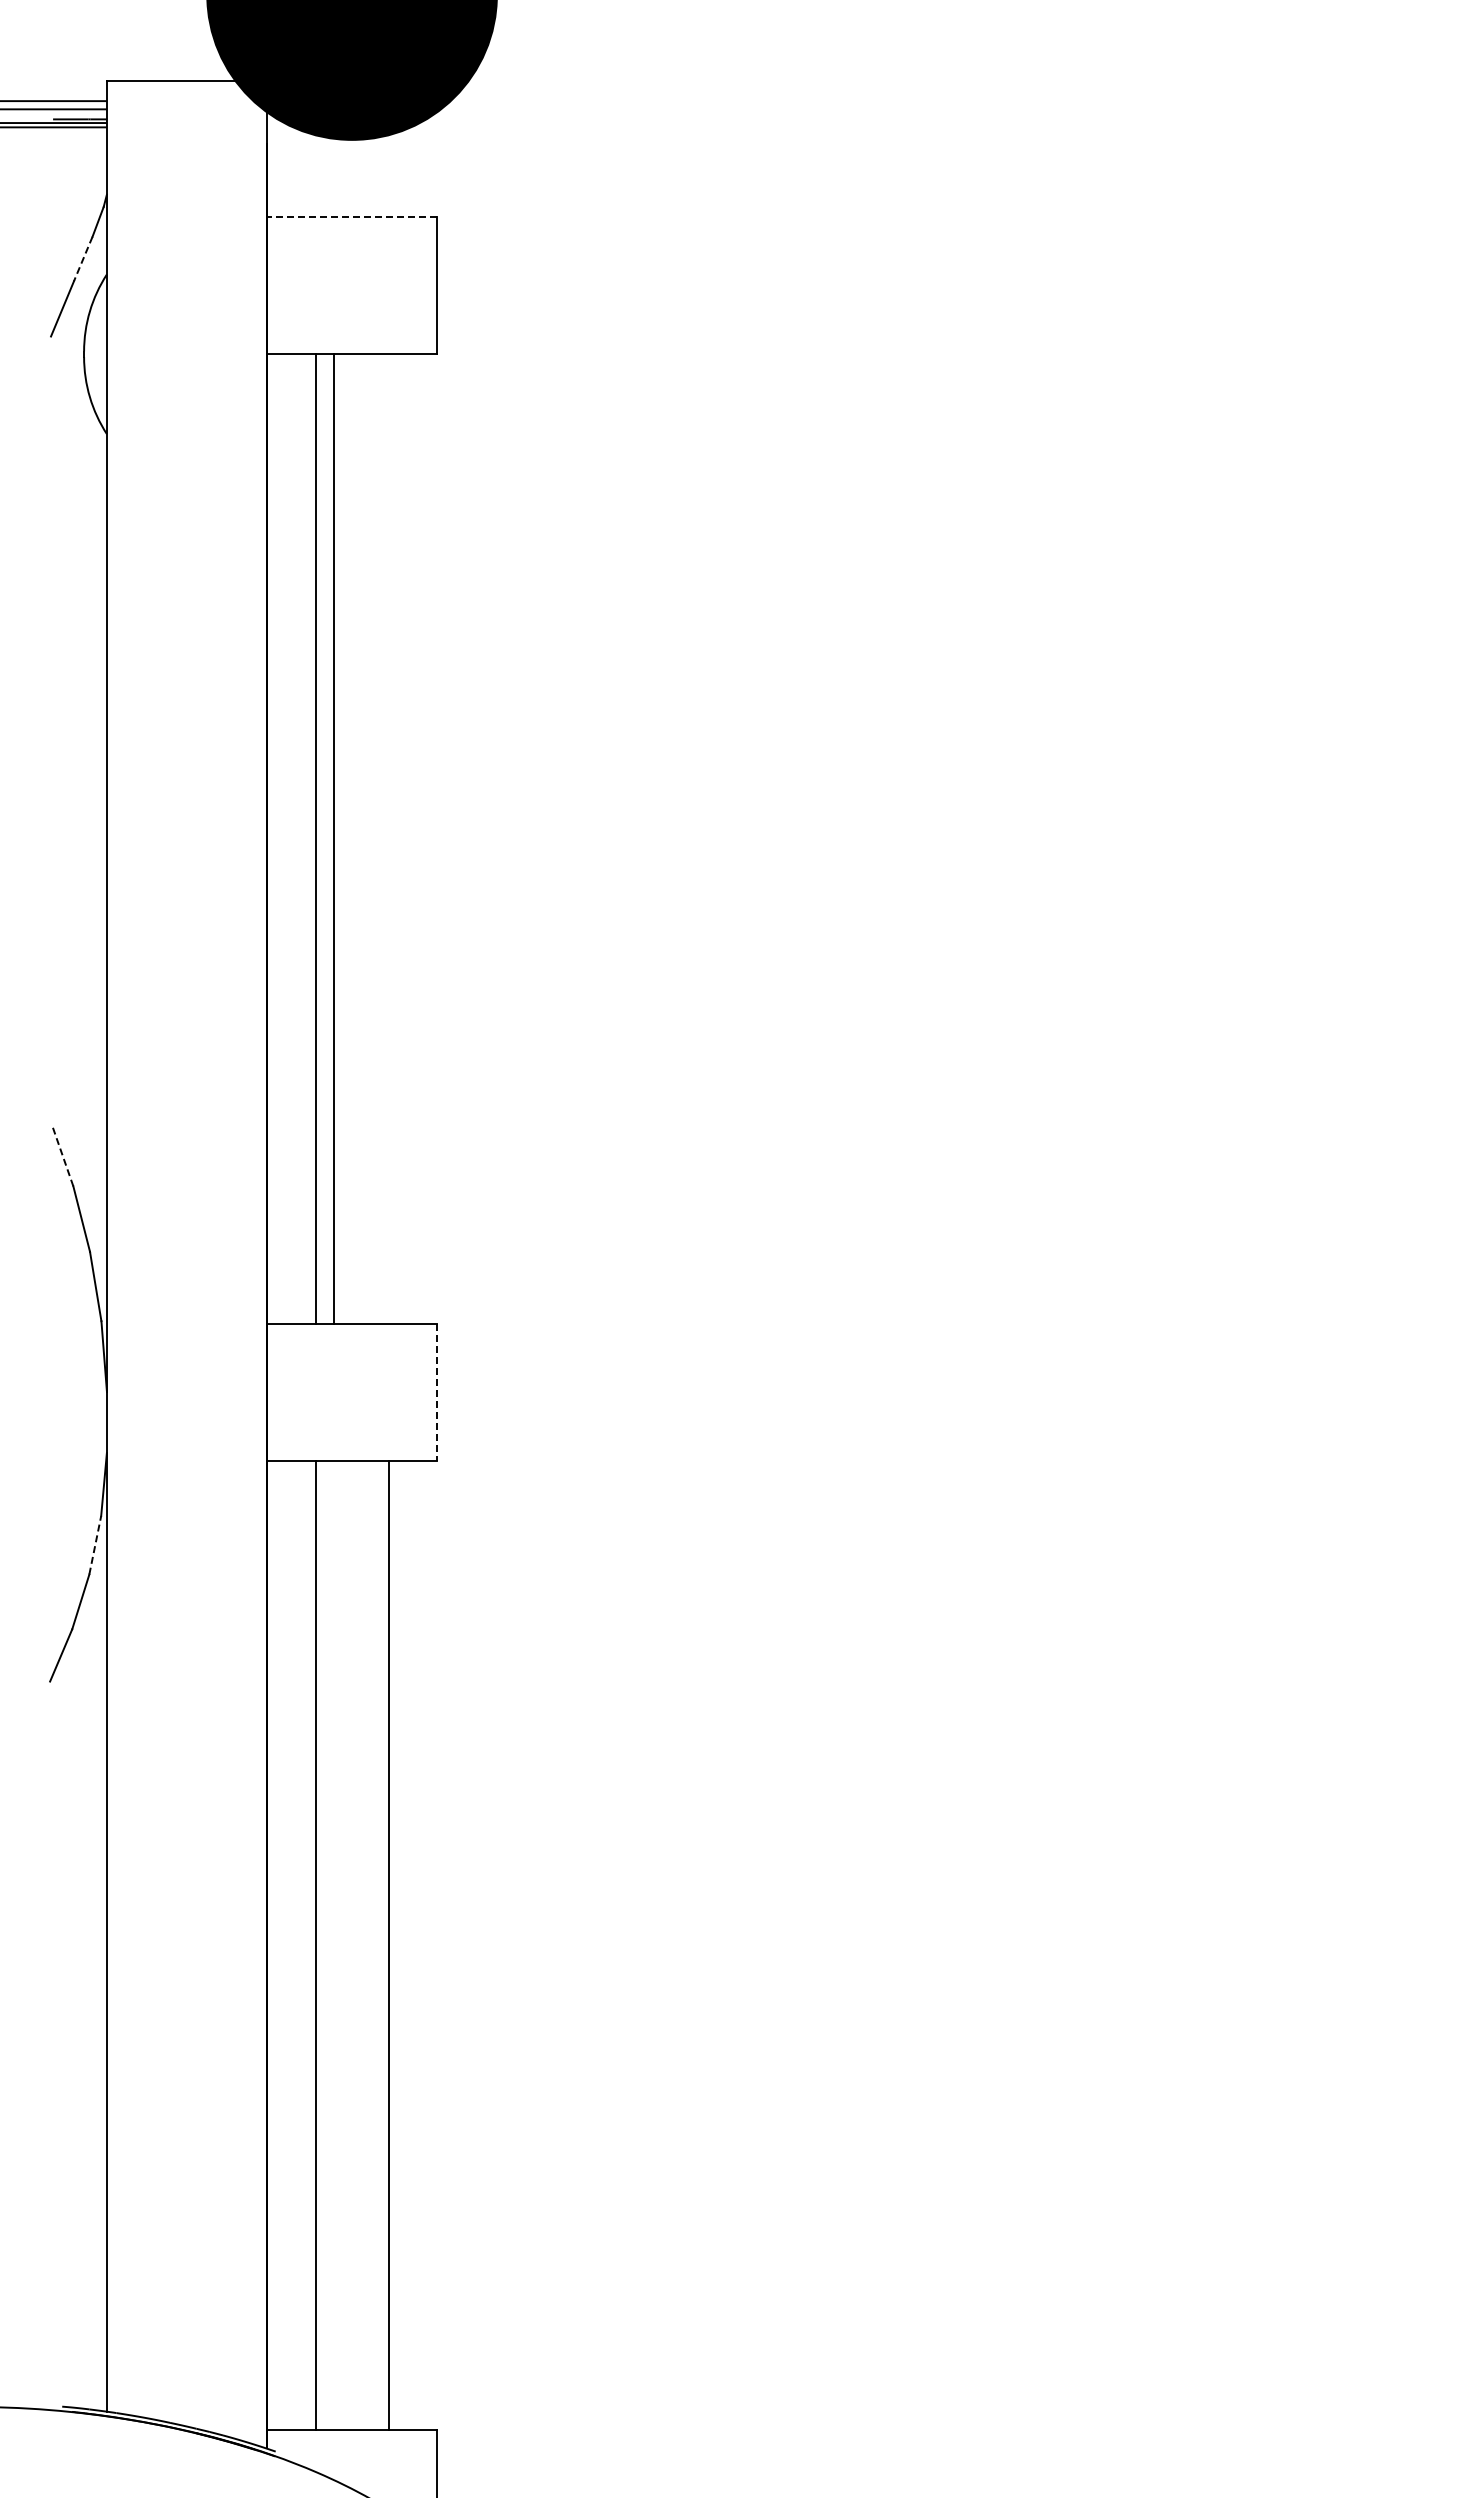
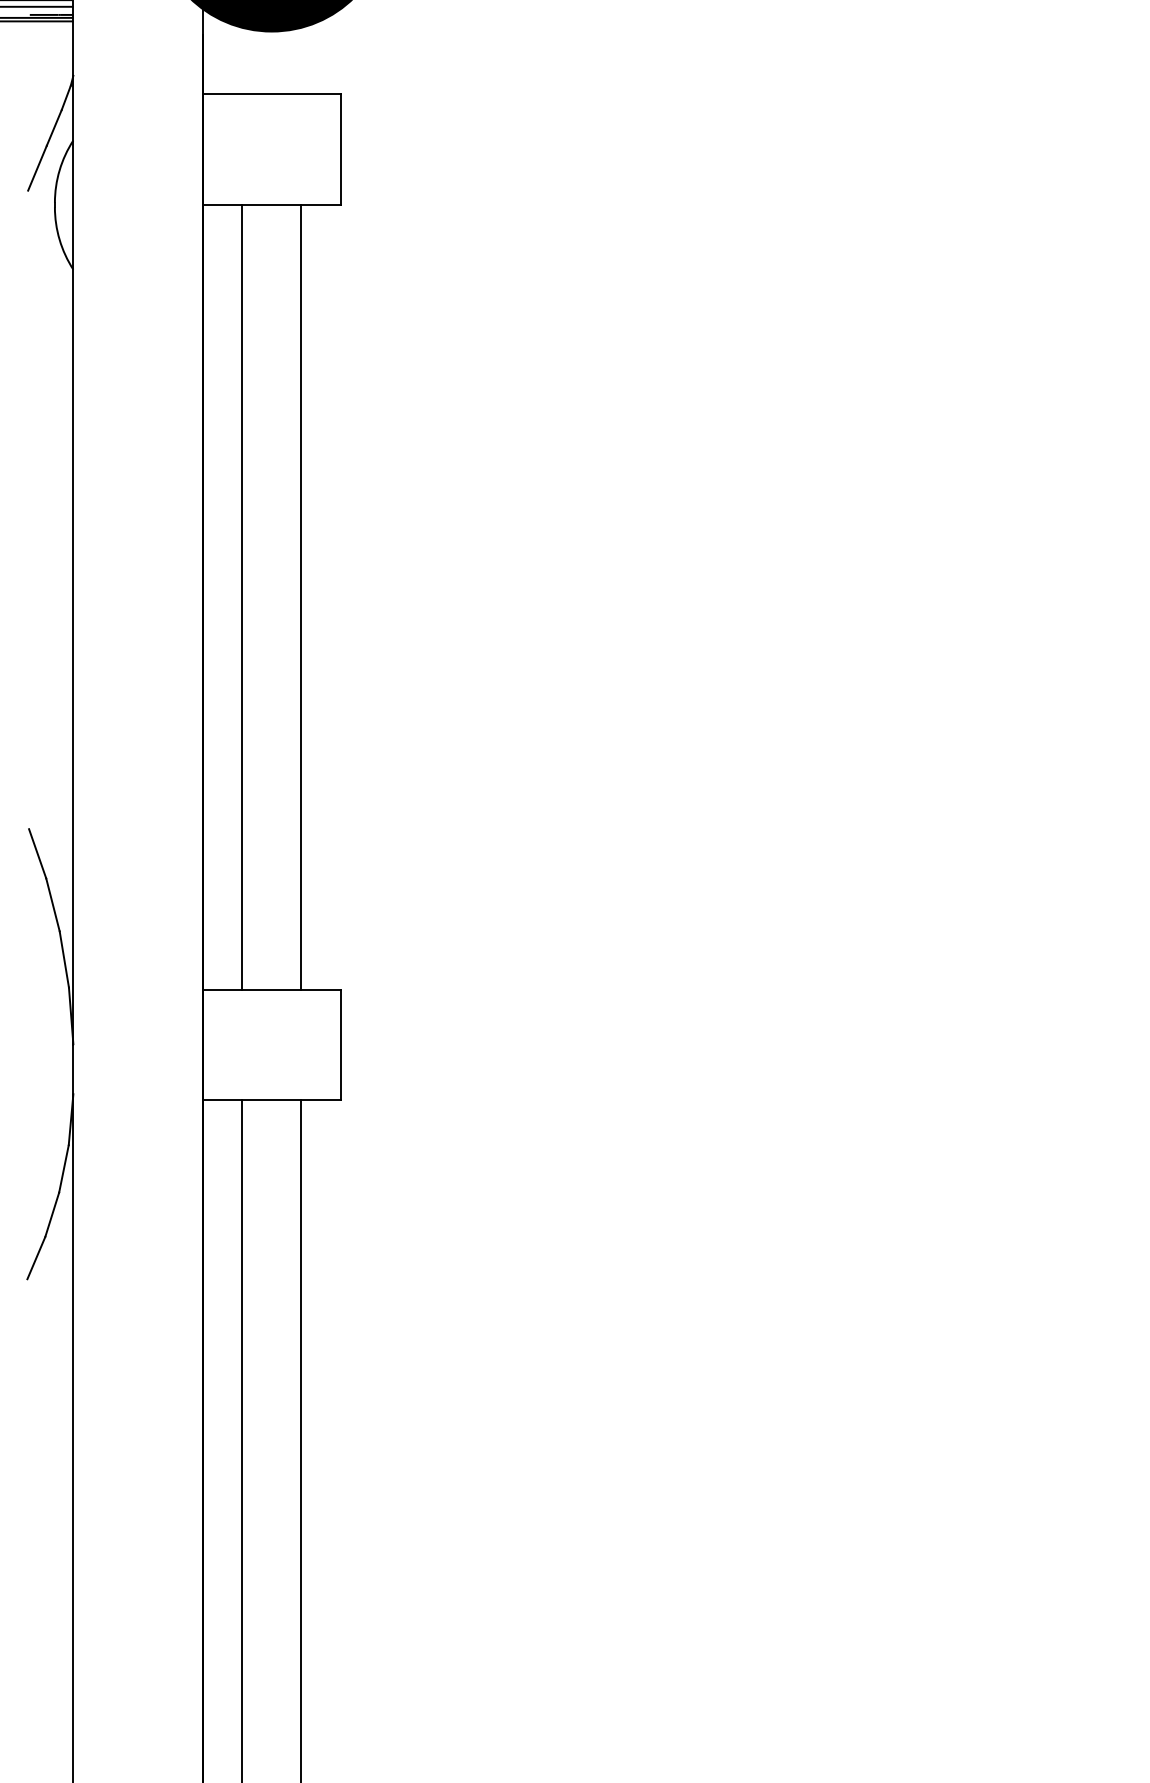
line: (351, 217) -> (271, 94), dashed -> solid
line: (83, 258) -> (54, 127), dashed -> solid
line: (333, 838) -> (301, 596), moved
line: (62, 1155) -> (37, 853), dashed -> solid
line: (437, 1392) -> (340, 1045), dashed -> solid
line: (95, 1545) -> (64, 1169), dashed -> solid

